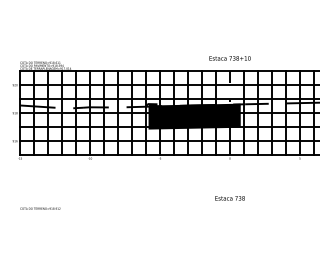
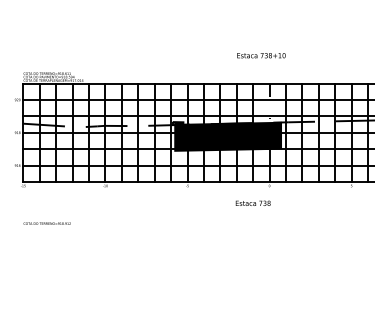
text: (229, 58) -> (260, 55), moved
text: (229, 198) -> (252, 203), moved
text: (40, 208) -> (47, 223), moved

